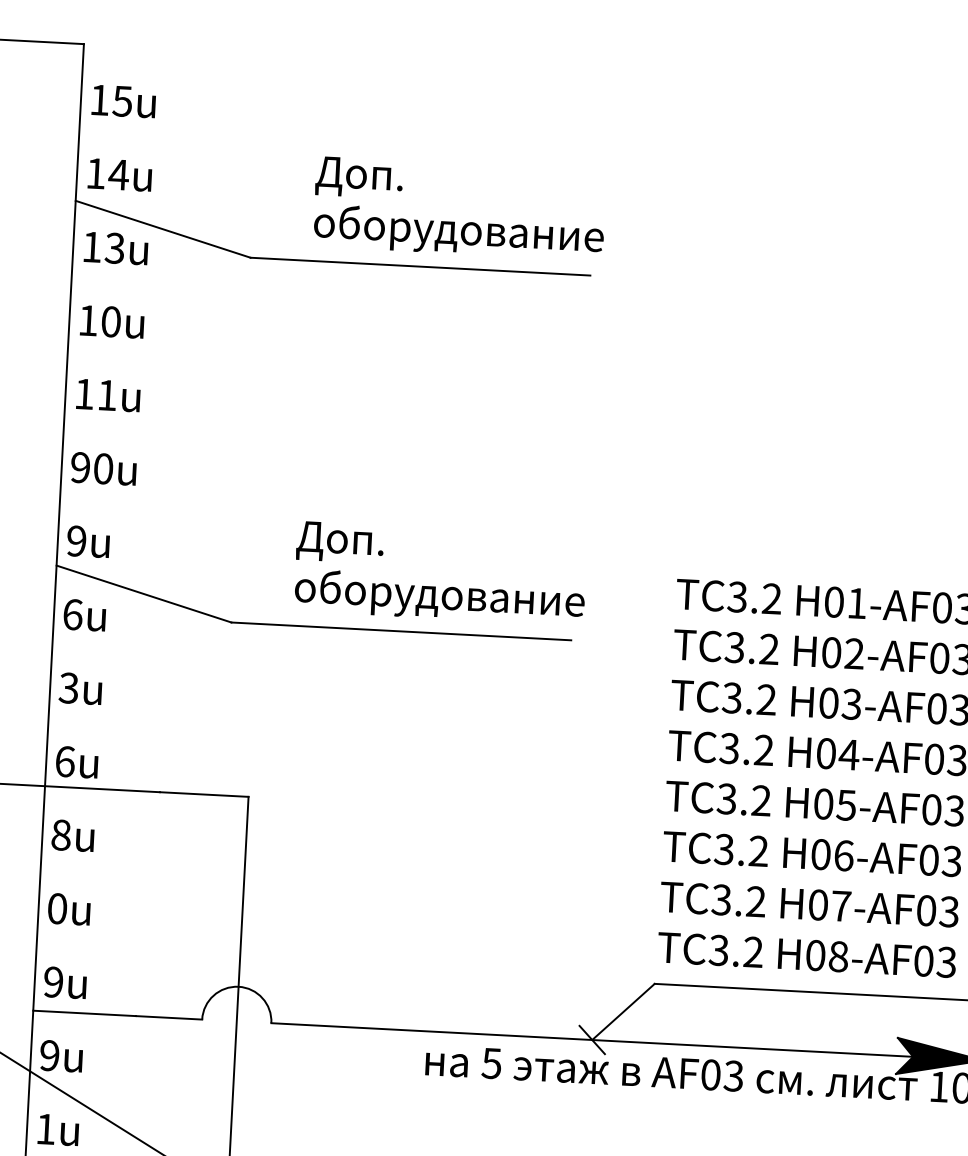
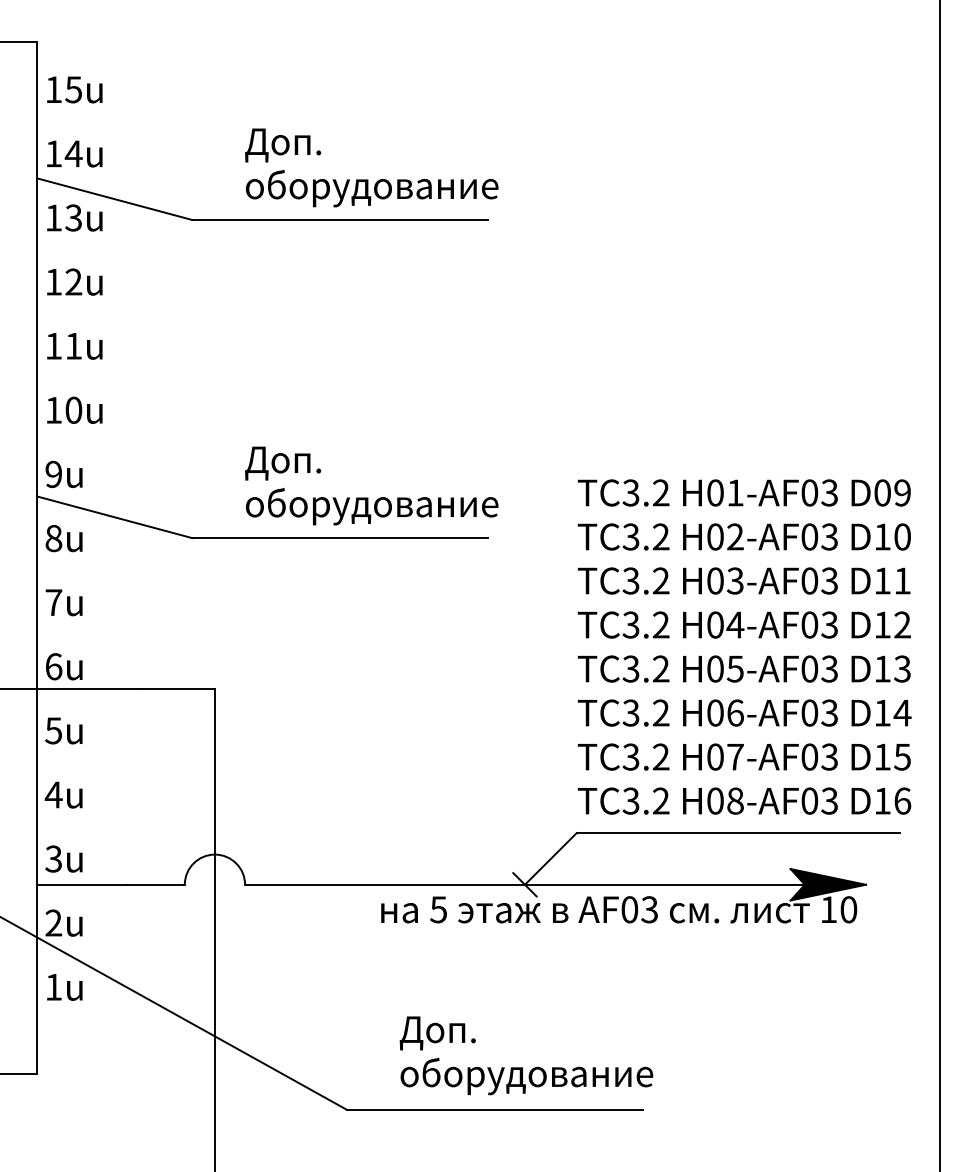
text: (110, 321) -> (73, 281), 10u -> 12u
text: (80, 466) -> (53, 409), 90u -> 10u
text: (72, 614) -> (53, 538), 6u -> 8u
text: (68, 688) -> (53, 602), 3u -> 7u
text: (60, 834) -> (53, 730), 8u -> 5u
text: (57, 908) -> (53, 794), 0u -> 4u
text: (53, 981) -> (53, 858), 9u -> 3u
text: (49, 1056) -> (53, 923), 9u -> 2u

